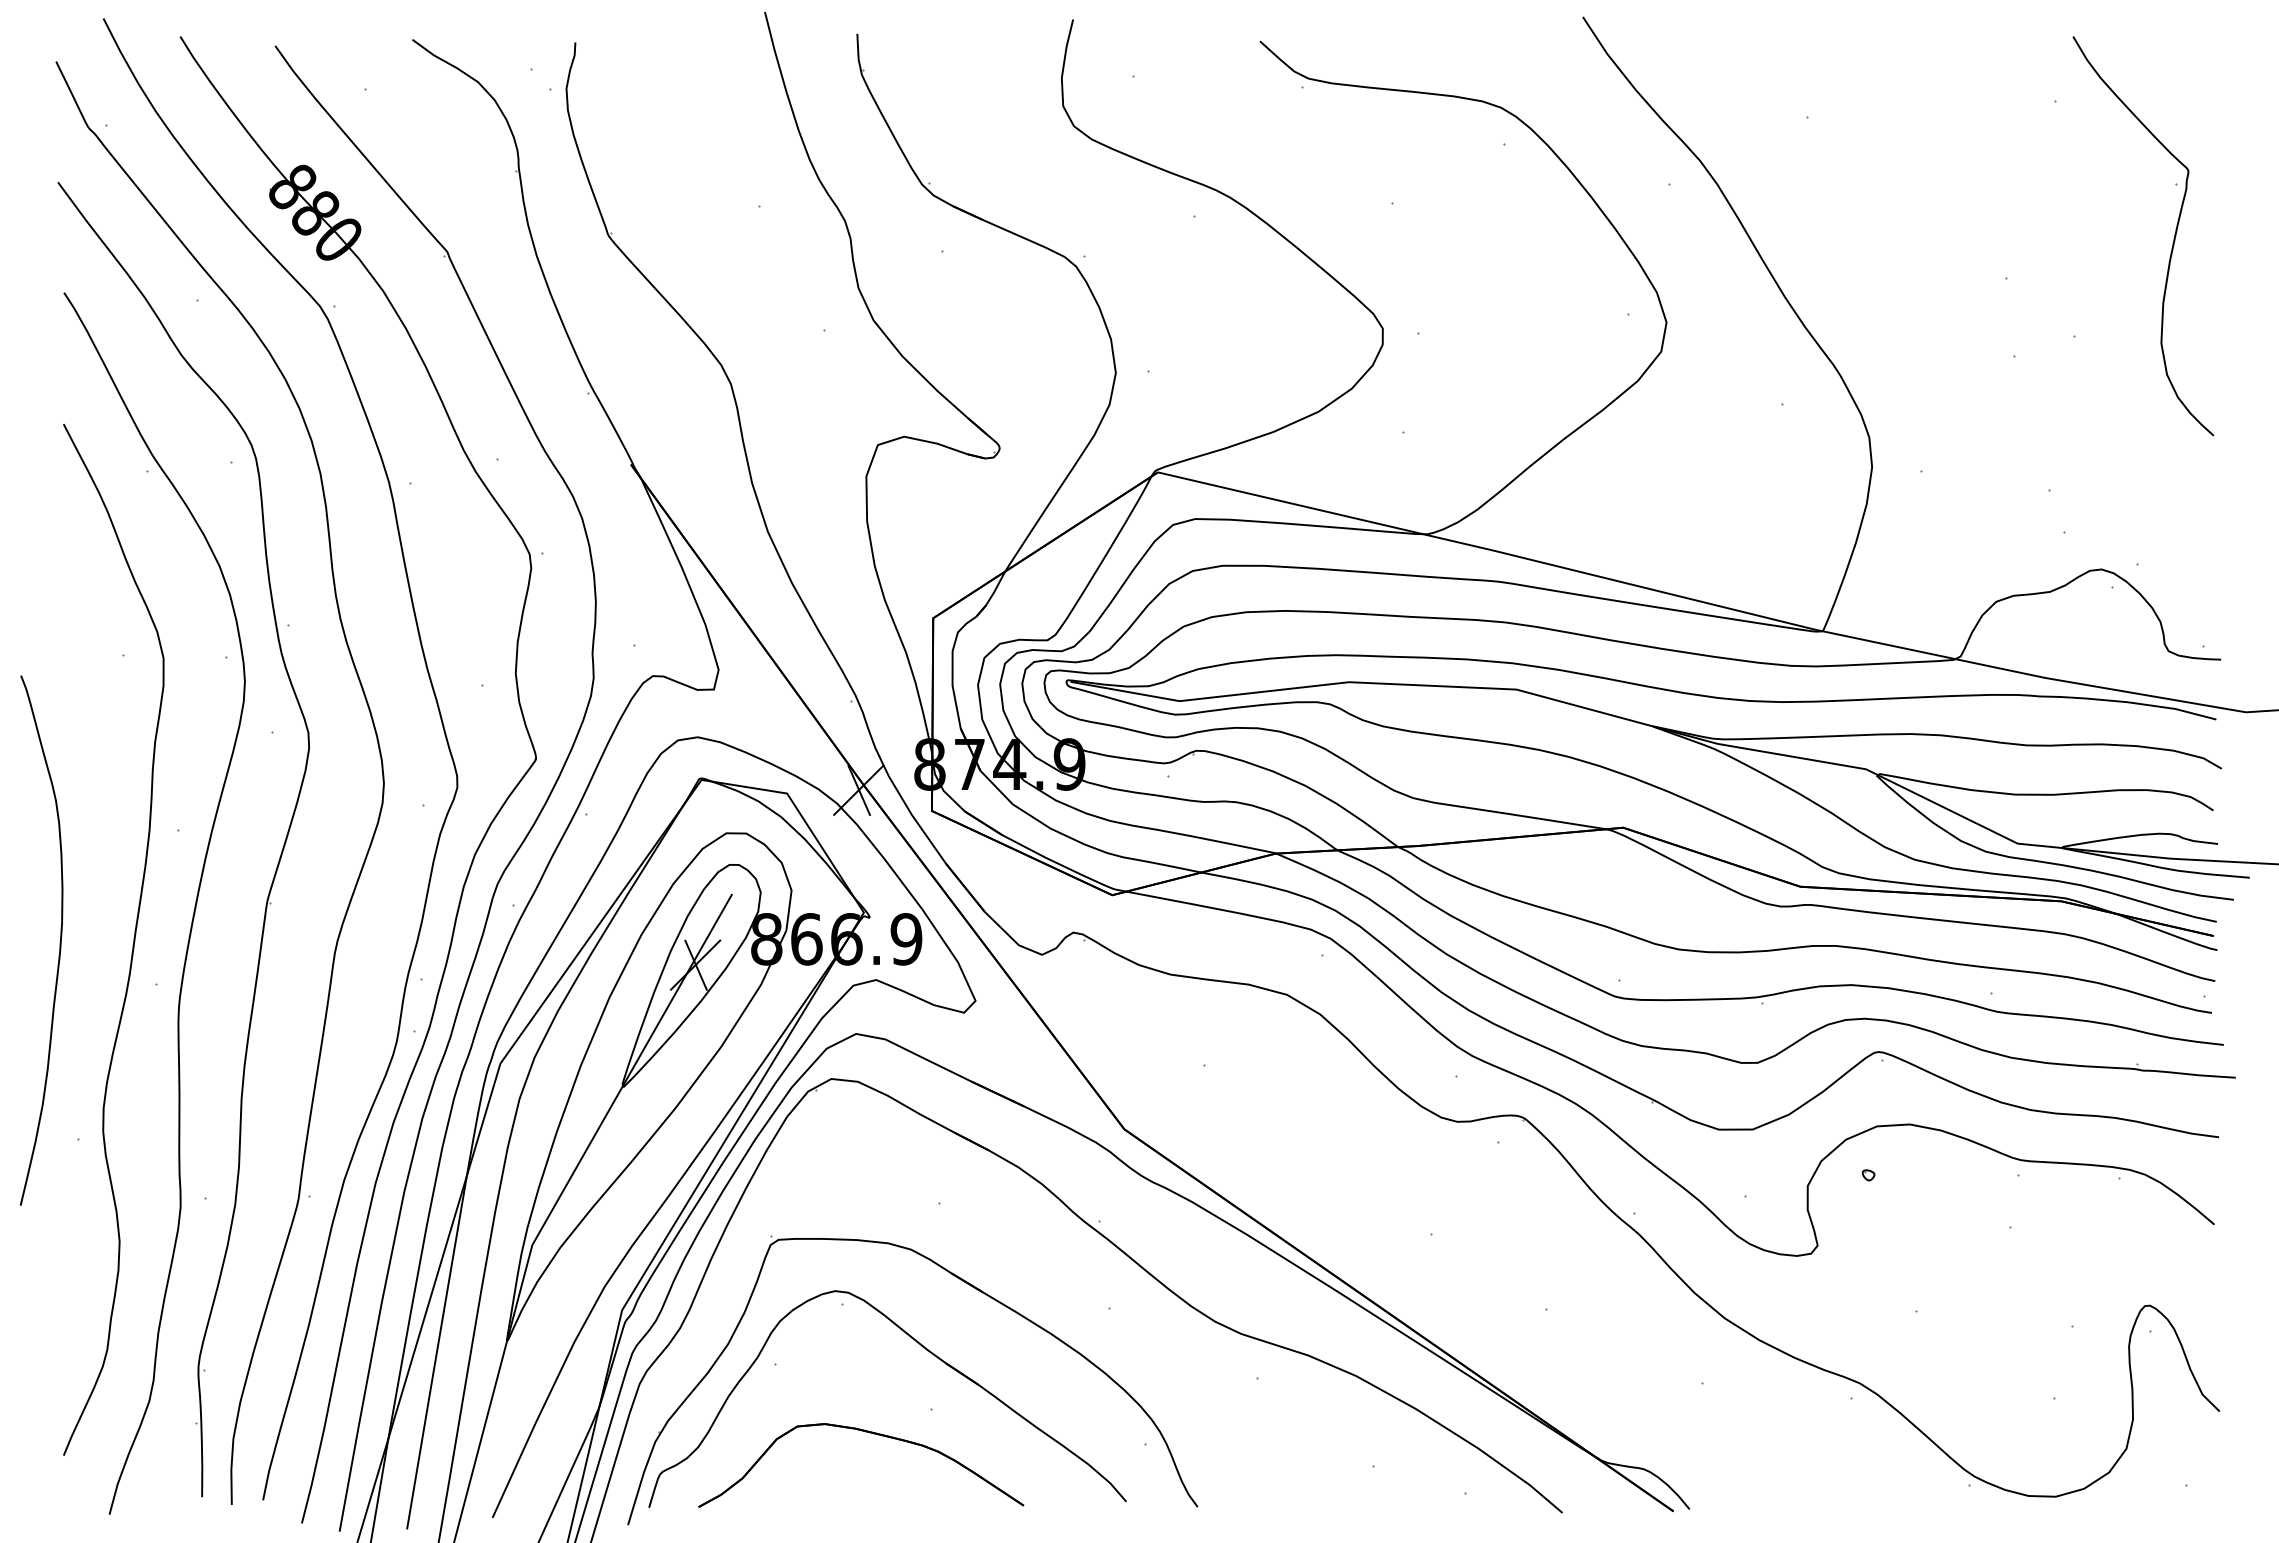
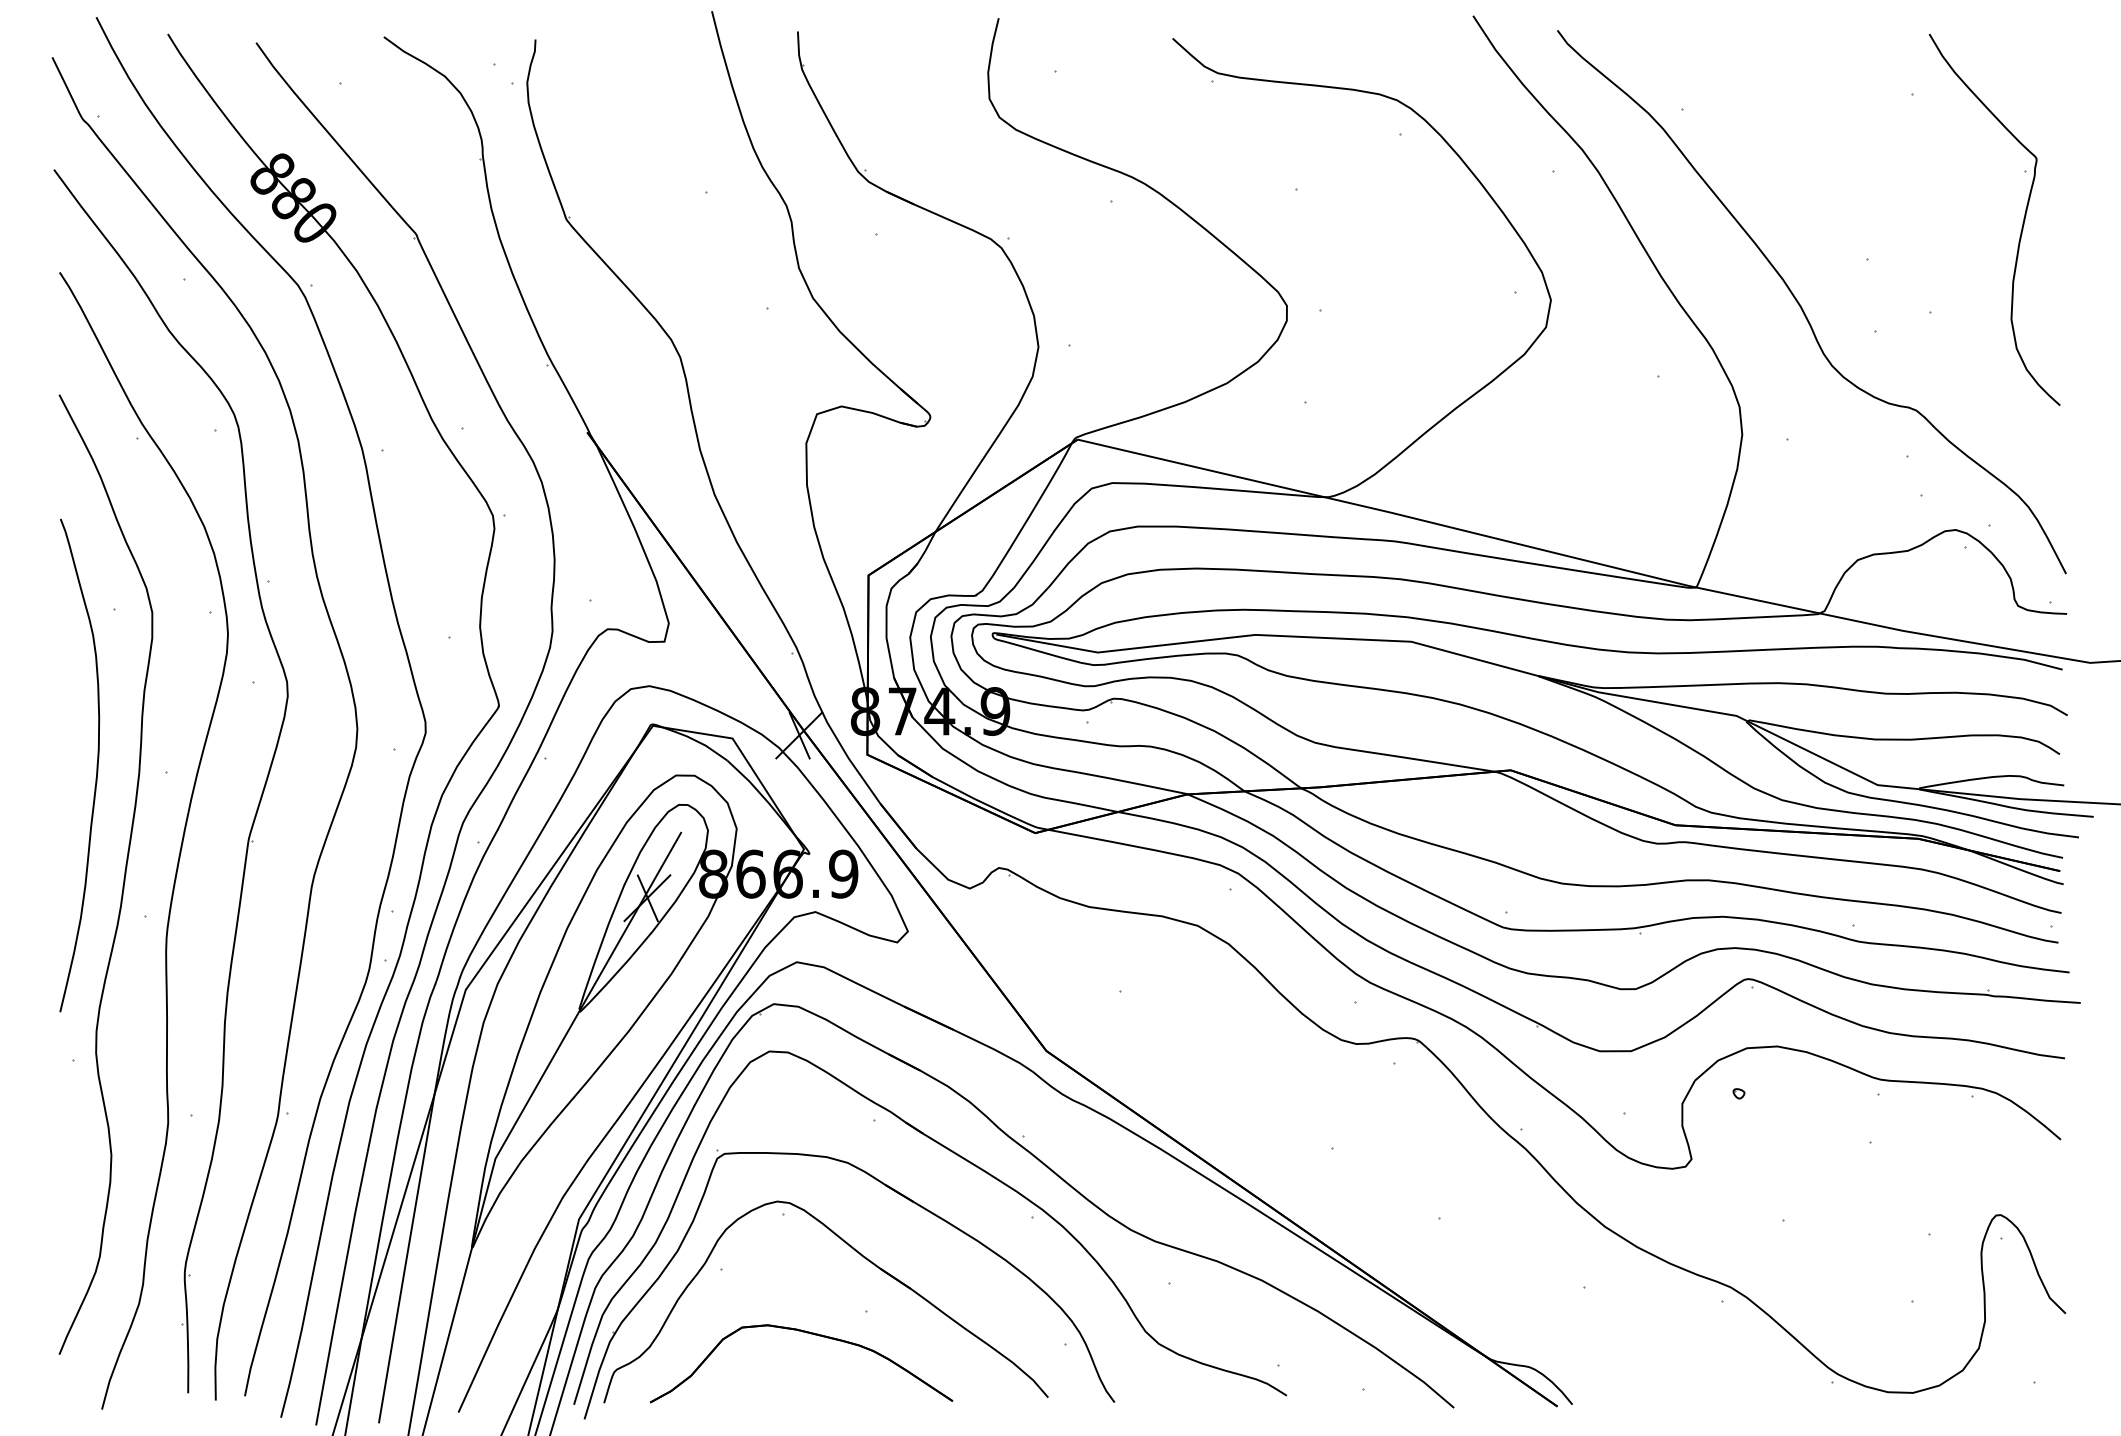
curve: (1936, 330) -> (1802, 307), added
curve: (59, 942) -> (96, 767), moved
part: (1042, 1250) -> (970, 1163), added

